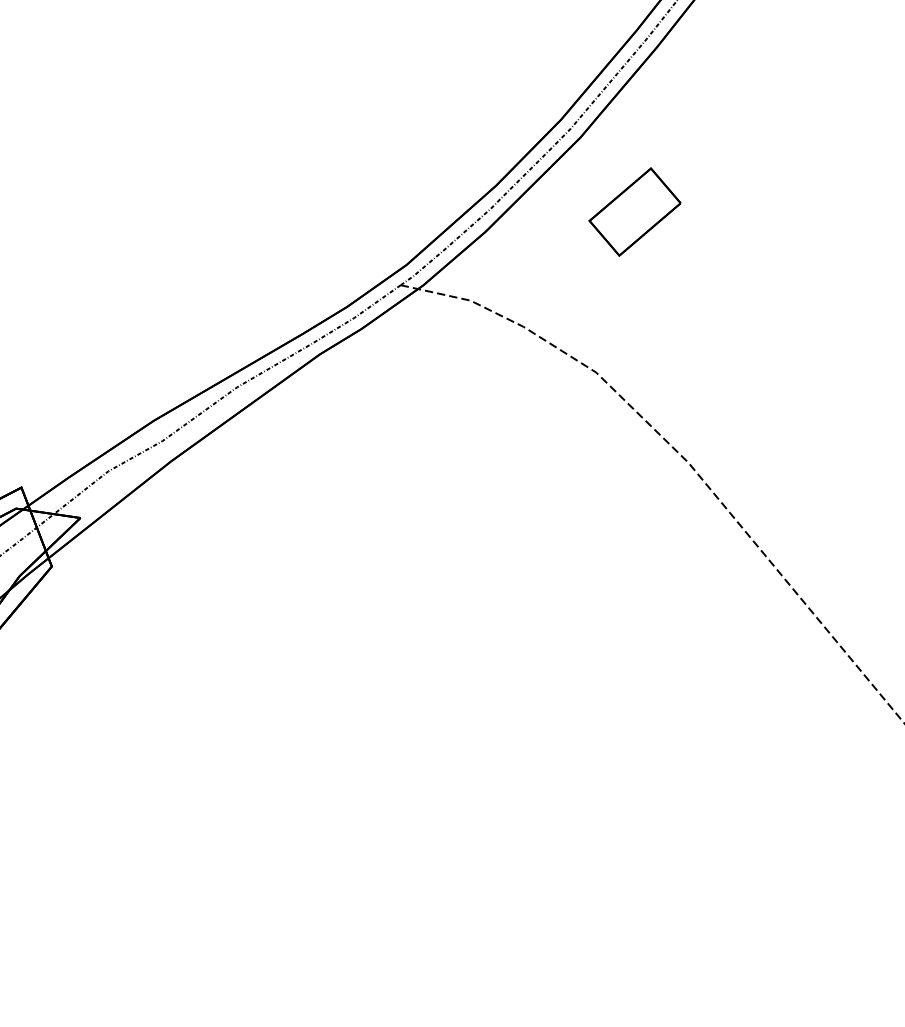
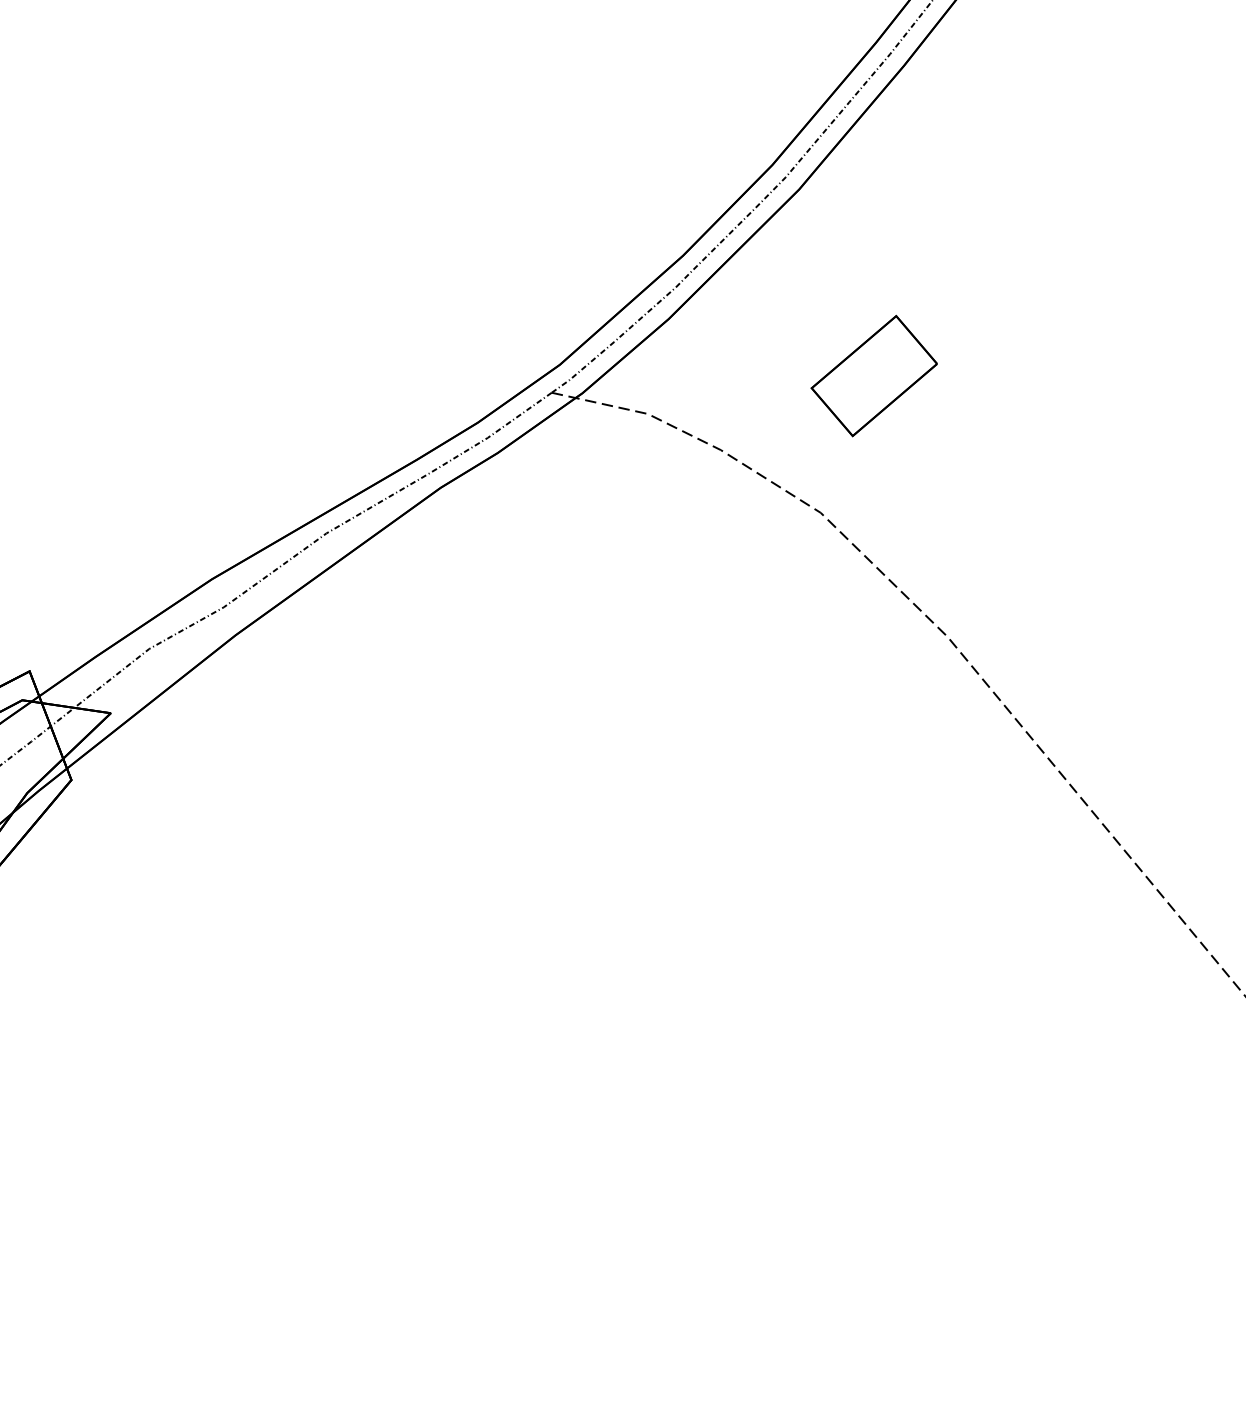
part: (634, 211) -> (873, 375), moved

